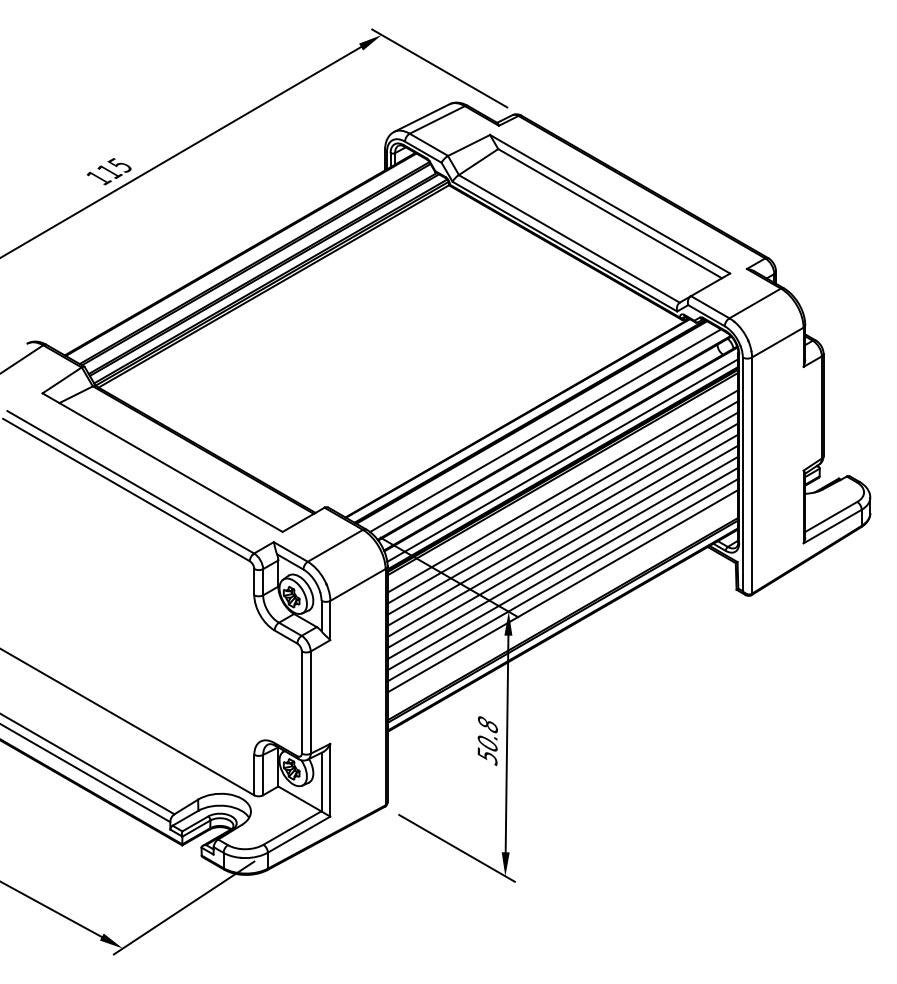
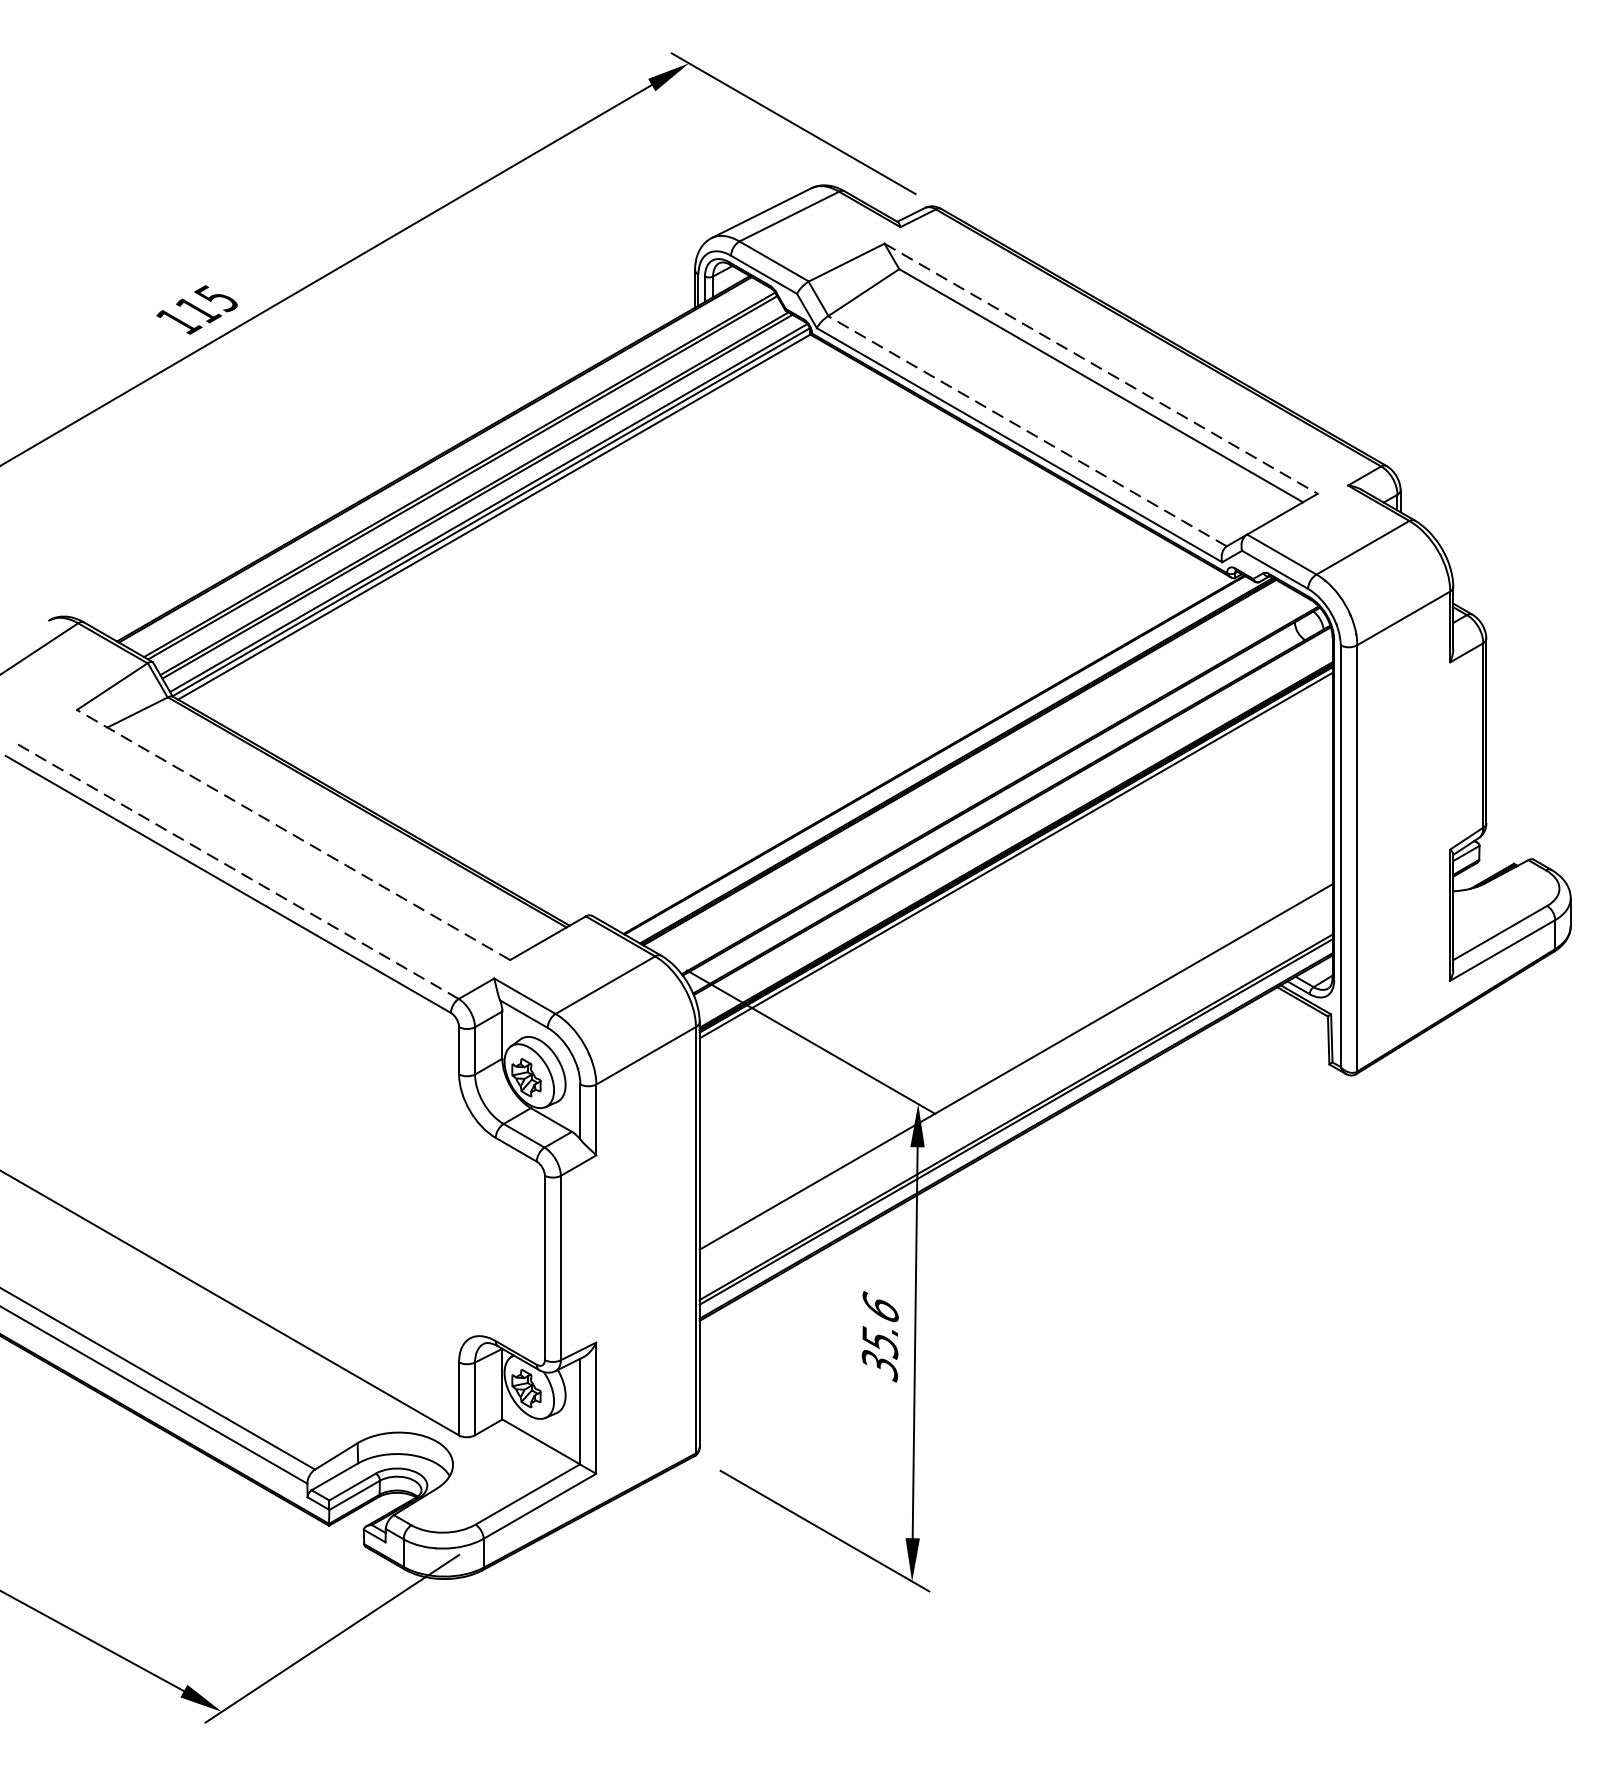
line: (610, 204) -> (1101, 369), solid -> dashed
line: (569, 238) -> (1027, 430), solid -> dashed
line: (545, 430) -> (984, 777), removed
line: (562, 460) -> (1015, 831), removed
line: (162, 462) -> (293, 834), solid -> dashed
line: (130, 482) -> (235, 870), solid -> dashed
line: (562, 491) -> (1015, 887), removed
line: (562, 502) -> (1015, 906), removed
line: (562, 513) -> (1015, 926), removed
line: (562, 524) -> (1015, 946), removed
line: (562, 535) -> (1015, 966), removed
line: (562, 546) -> (1015, 986), removed
line: (562, 557) -> (1015, 1006), removed
line: (562, 568) -> (1015, 1026), removed
line: (562, 579) -> (1015, 1045), removed
text: (487, 737) -> (879, 1331), 50.8 -> 35.6

